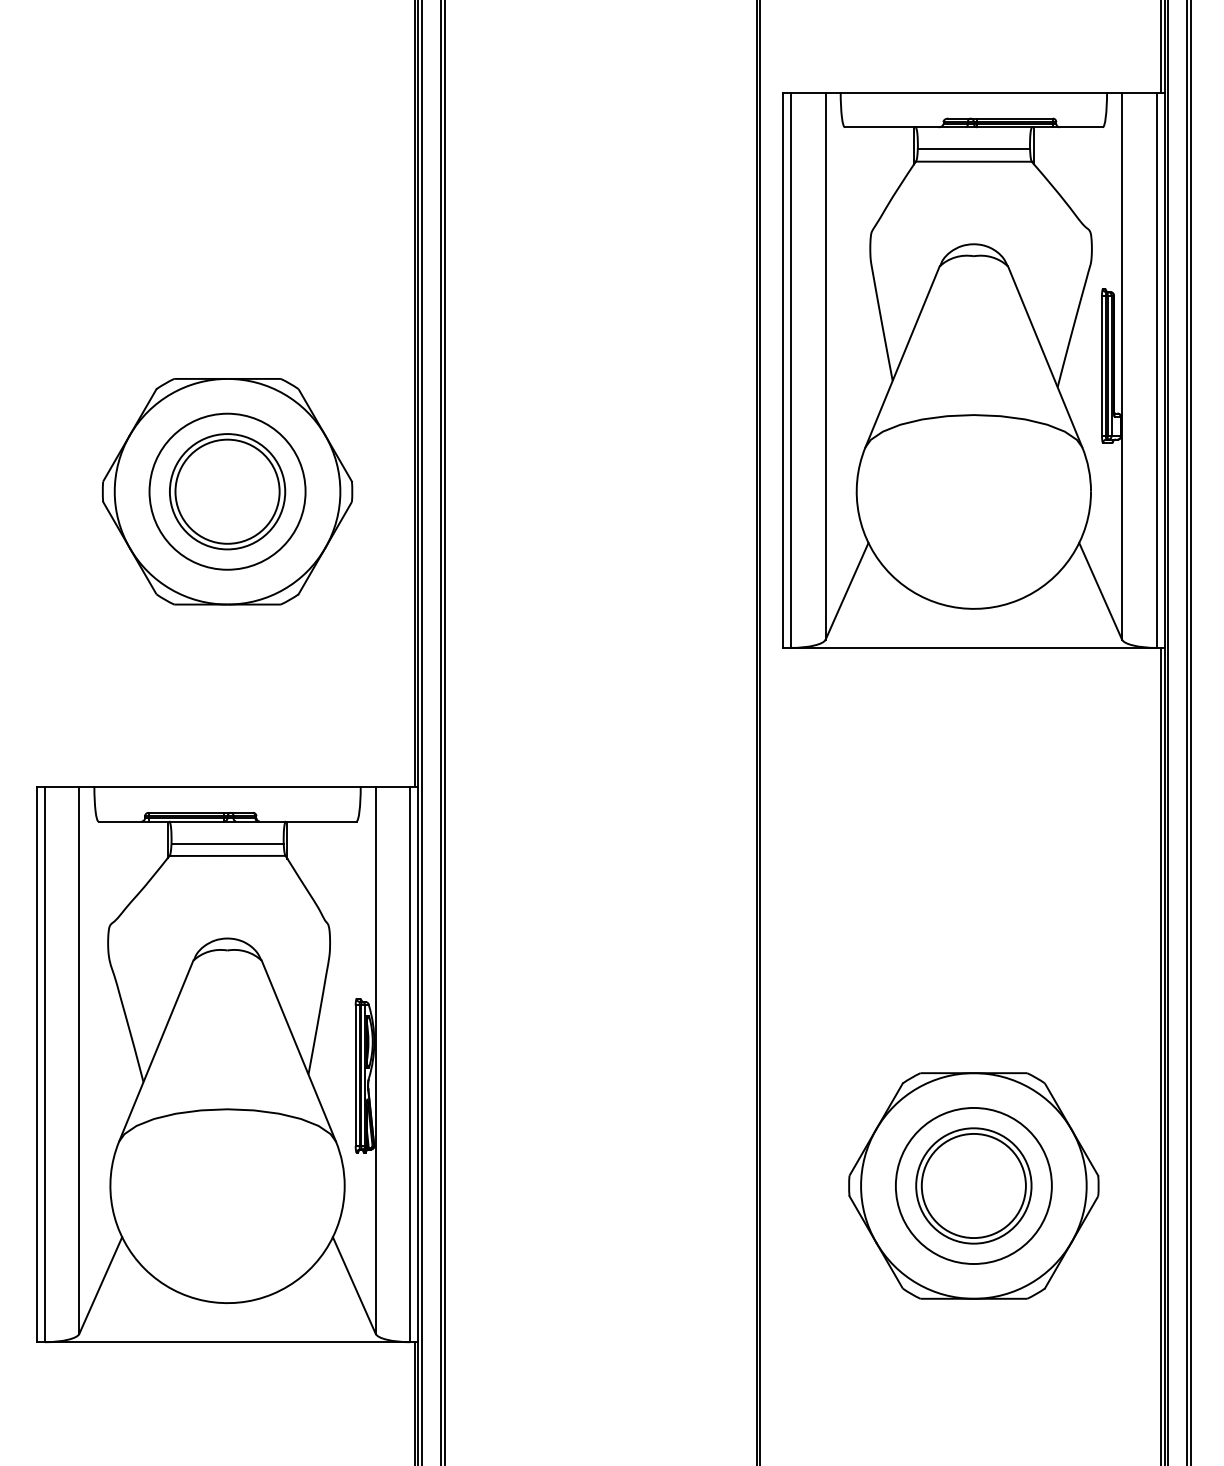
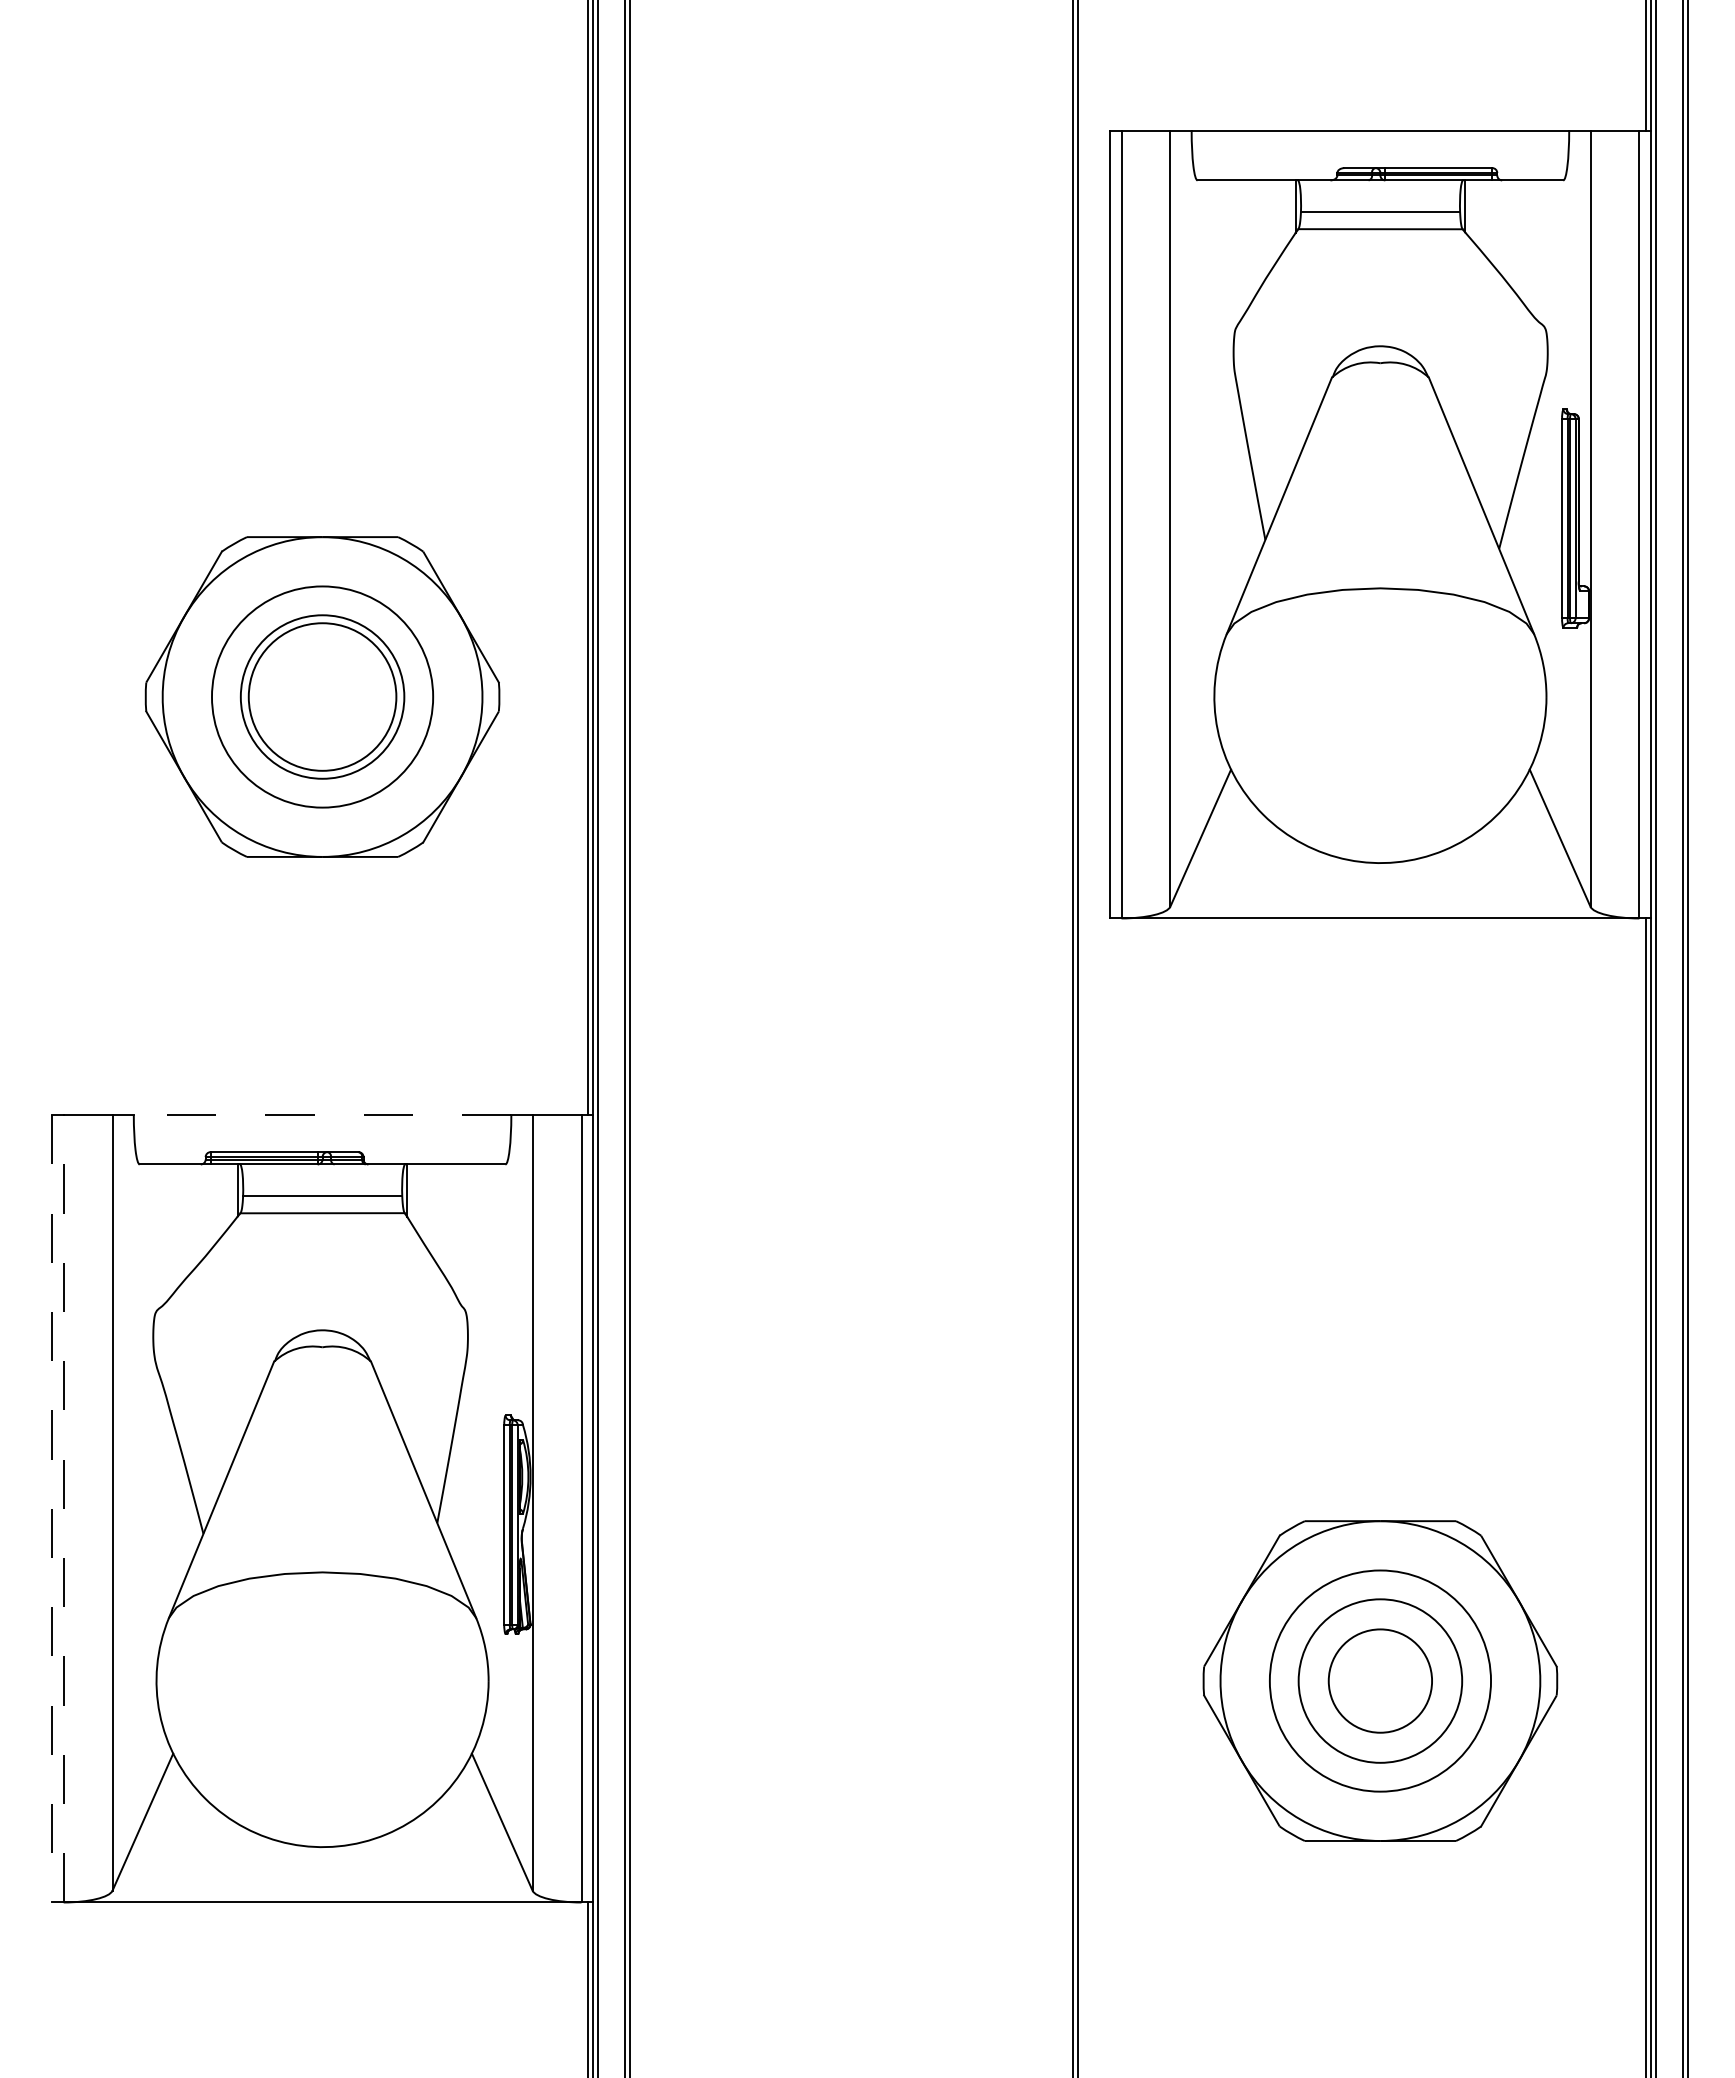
line: (227, 786) -> (322, 1115), solid -> dashed
line: (36, 1064) -> (51, 1508), solid -> dashed
line: (44, 1064) -> (63, 1508), solid -> dashed
circle: (973, 1185) -> (1380, 1680), size x0.7

